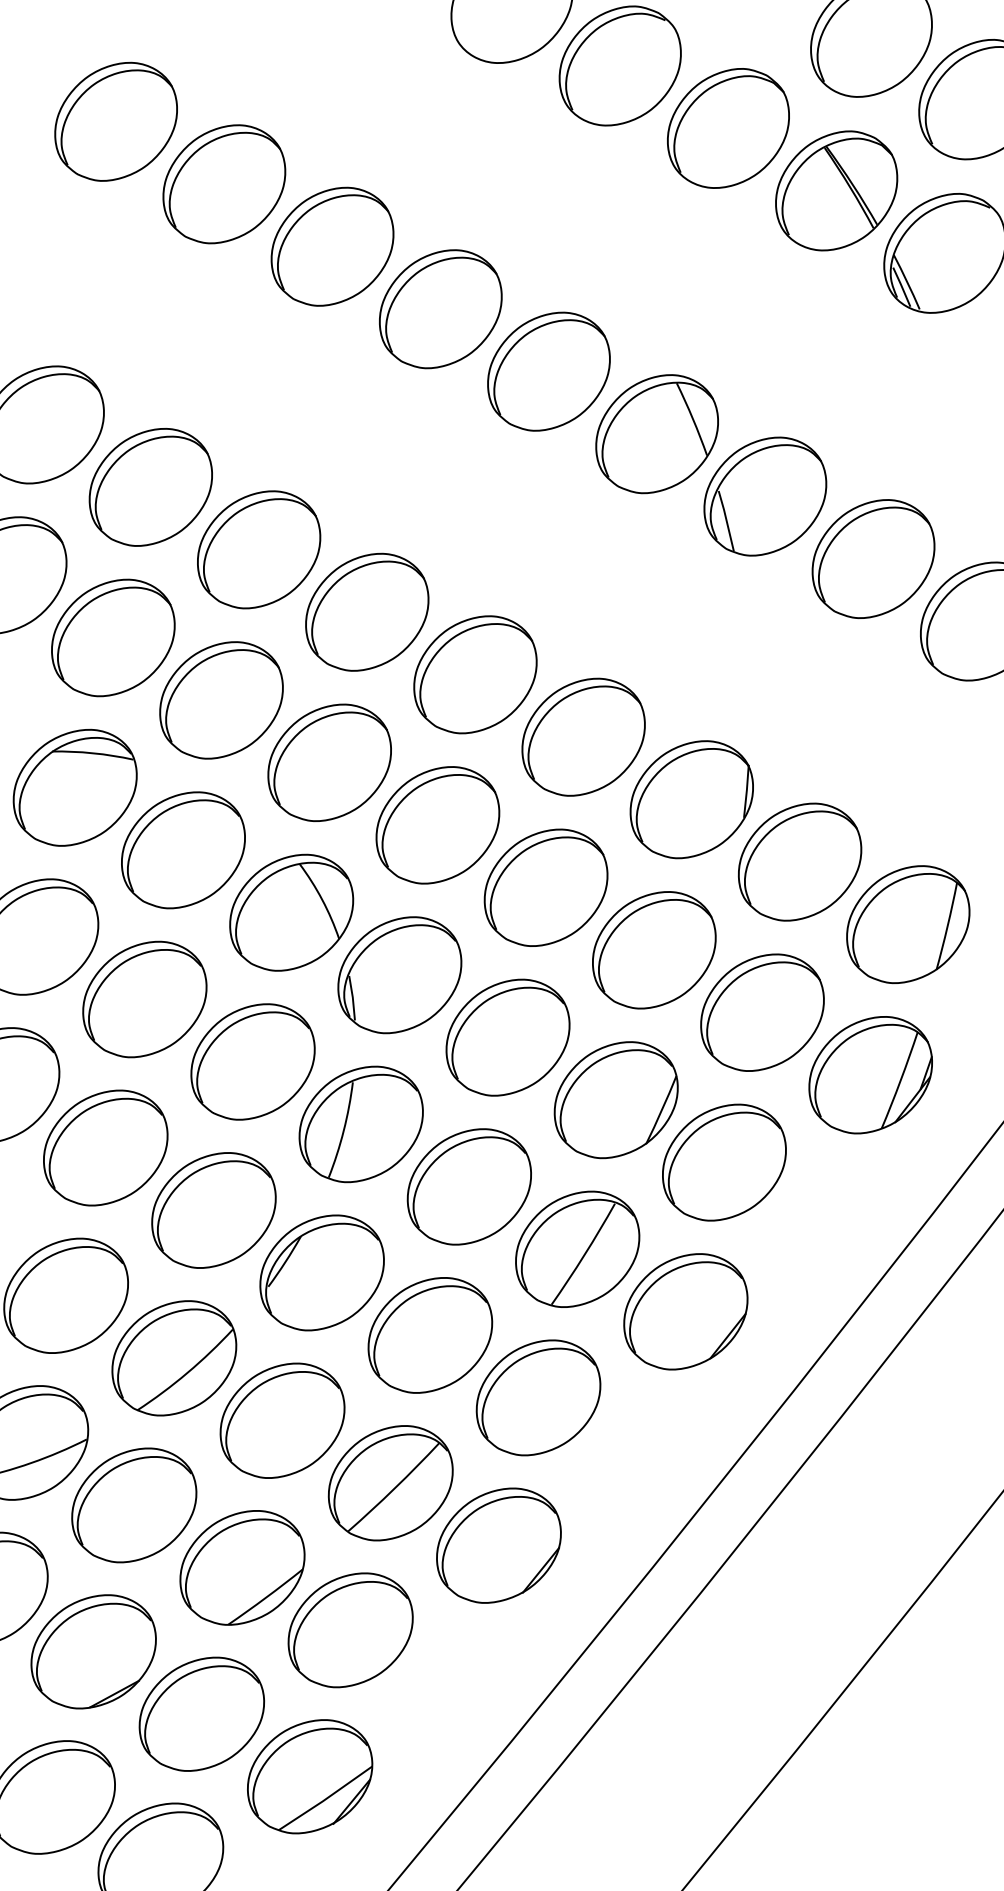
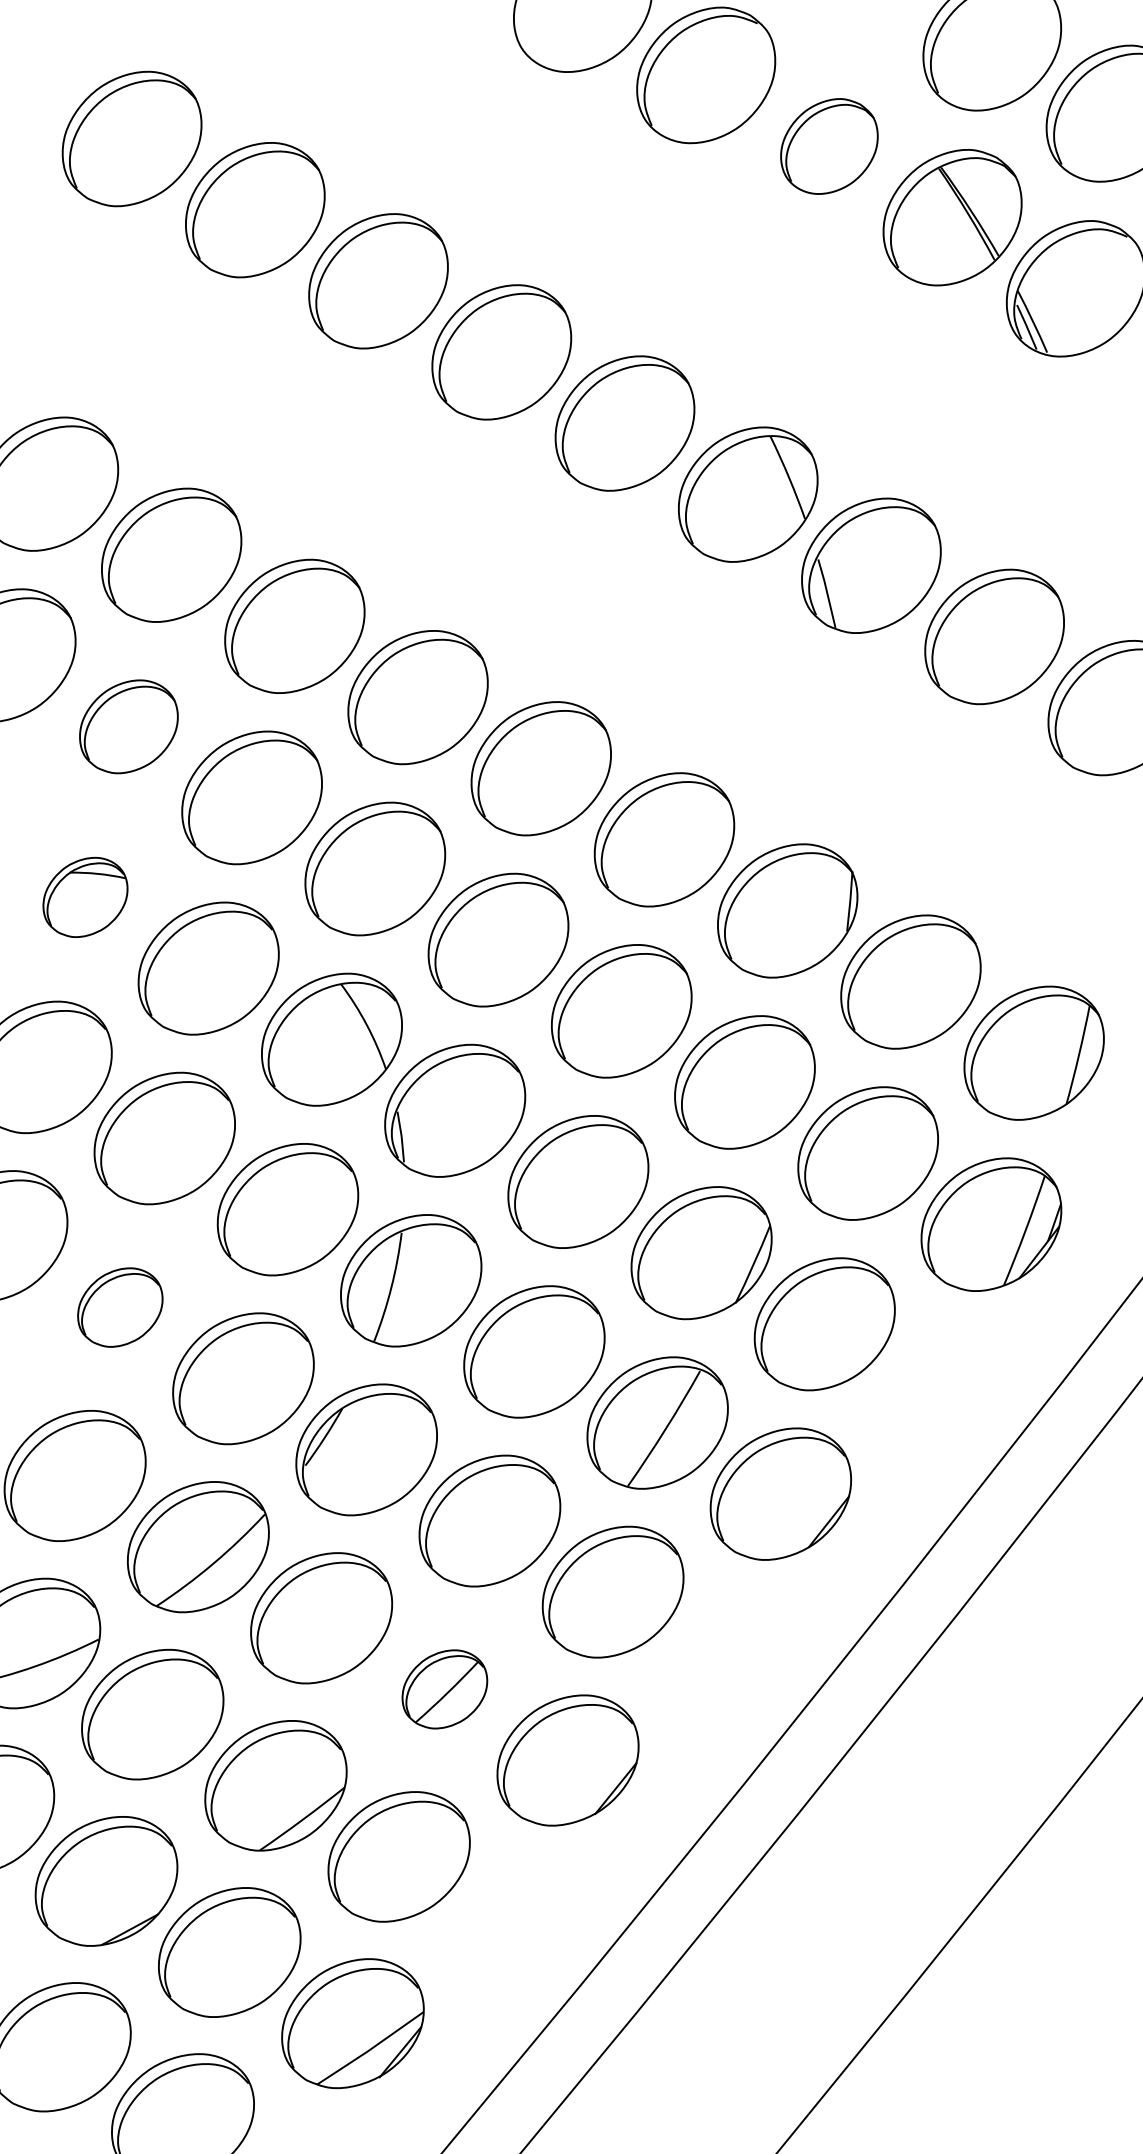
part: (728, 128) -> (829, 146), size x0.7
part: (113, 637) -> (128, 726), size x0.7
part: (75, 787) -> (85, 897), size x0.6
part: (105, 1147) -> (120, 1307), size x0.6
part: (390, 1483) -> (444, 1689), size x0.6

